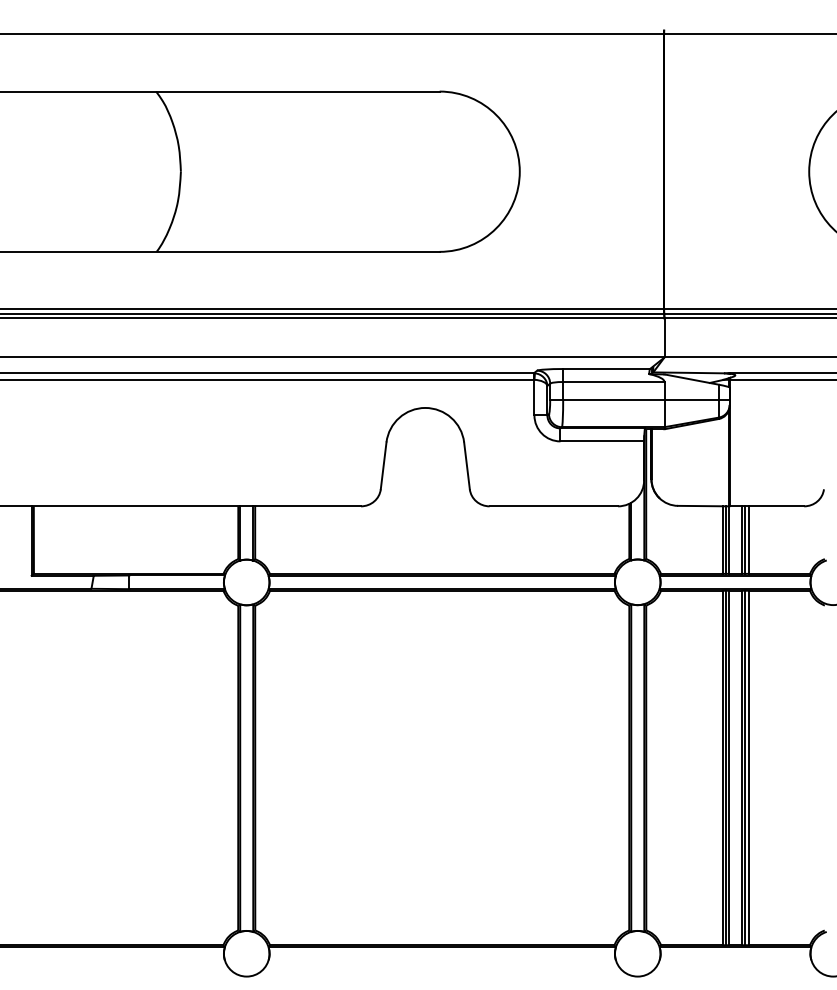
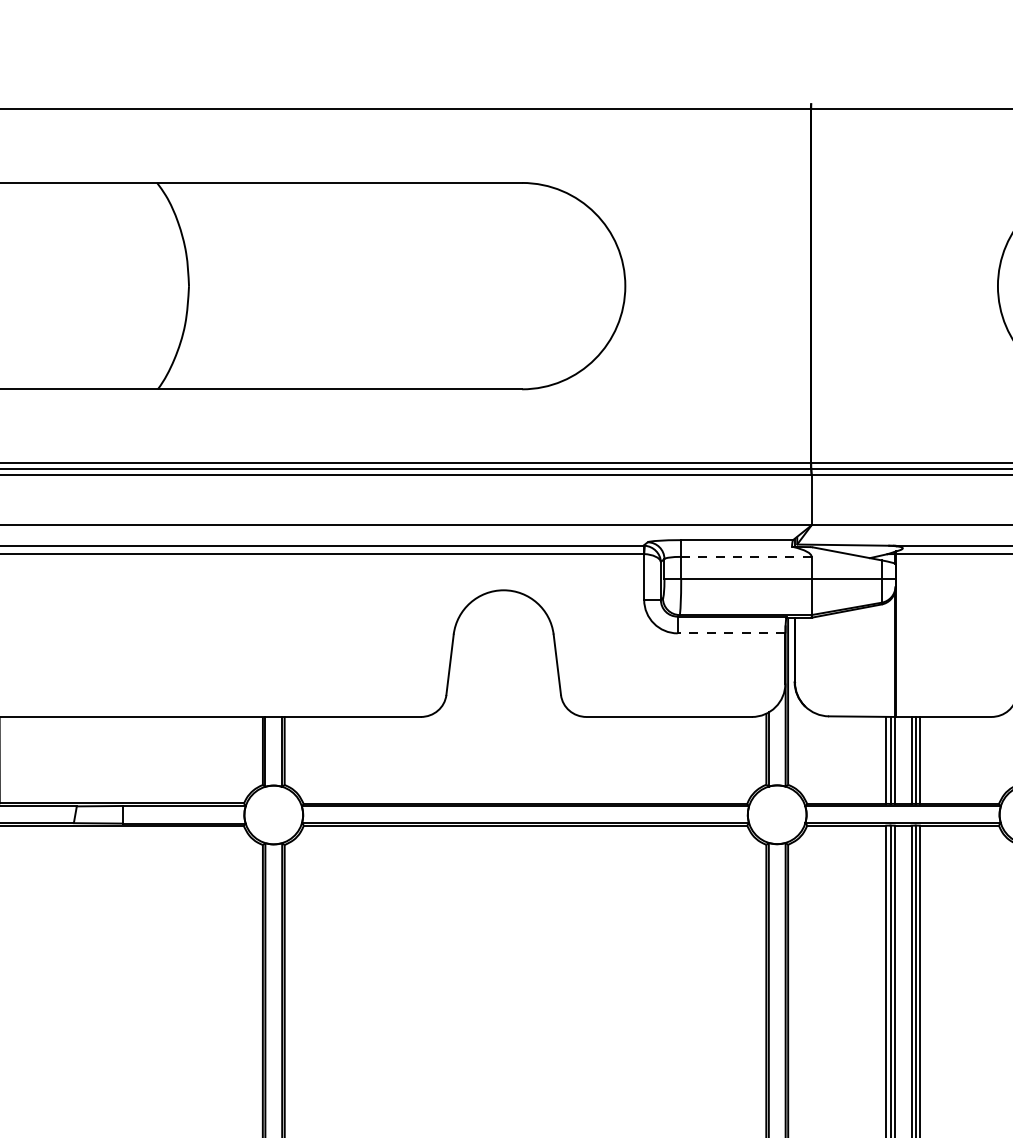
line: (613, 382) -> (745, 557), solid -> dashed
line: (602, 441) -> (731, 633), solid -> dashed

